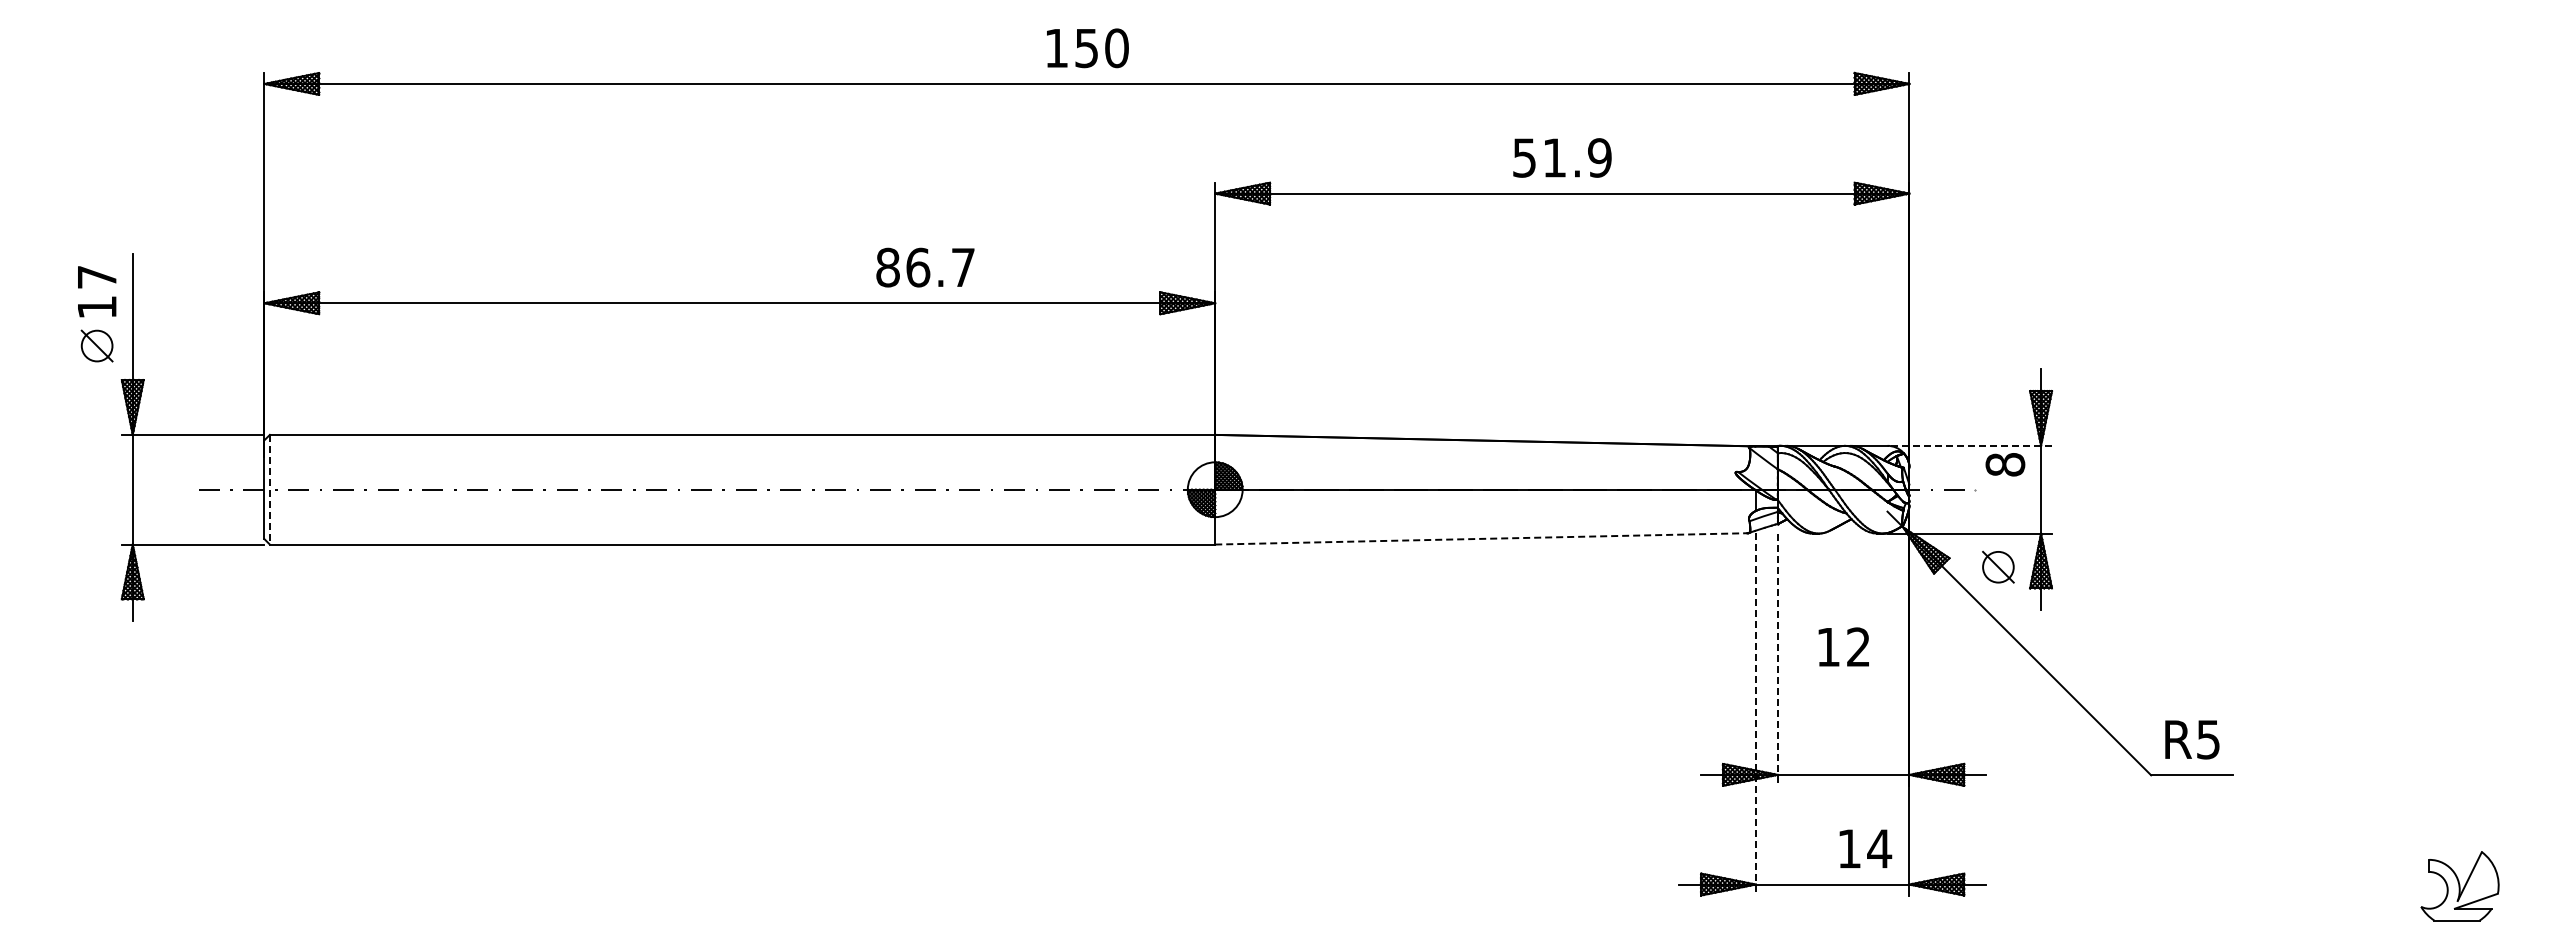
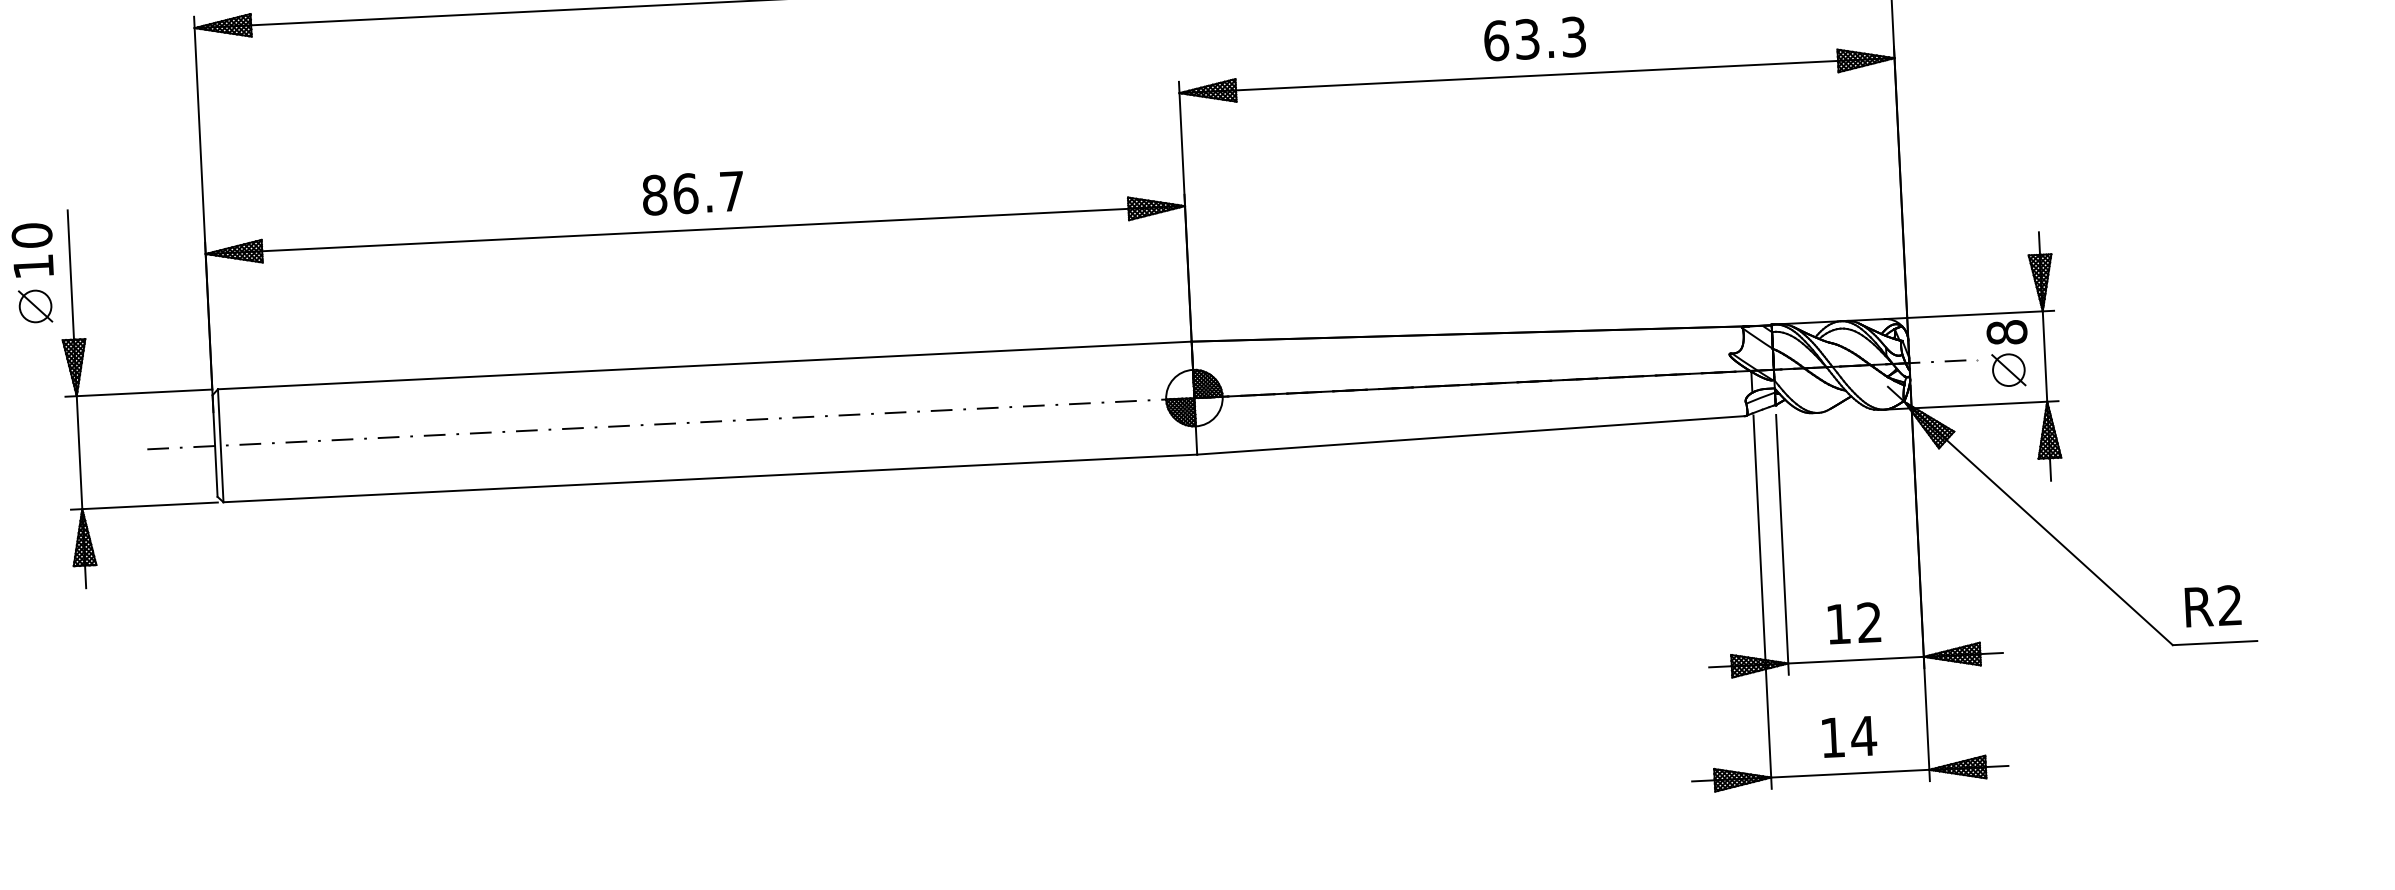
text: (1562, 157) -> (1535, 38), 51.9 -> 63.3
text: (925, 267) -> (693, 193), moved
text: (96, 277) -> (31, 235), 17 -> 10
line: (1969, 445) -> (1969, 314), dashed -> solid
line: (269, 489) -> (220, 445), dashed -> solid
line: (1481, 538) -> (1471, 434), dashed -> solid
part: (1998, 566) -> (2008, 369), moved
text: (1843, 646) -> (1854, 622), moved
line: (1777, 660) -> (1782, 545), dashed -> solid
line: (1755, 714) -> (1762, 602), dashed -> solid
text: (2208, 739) -> (2230, 605), R5 -> R2
text: (1865, 848) -> (1849, 736), moved

